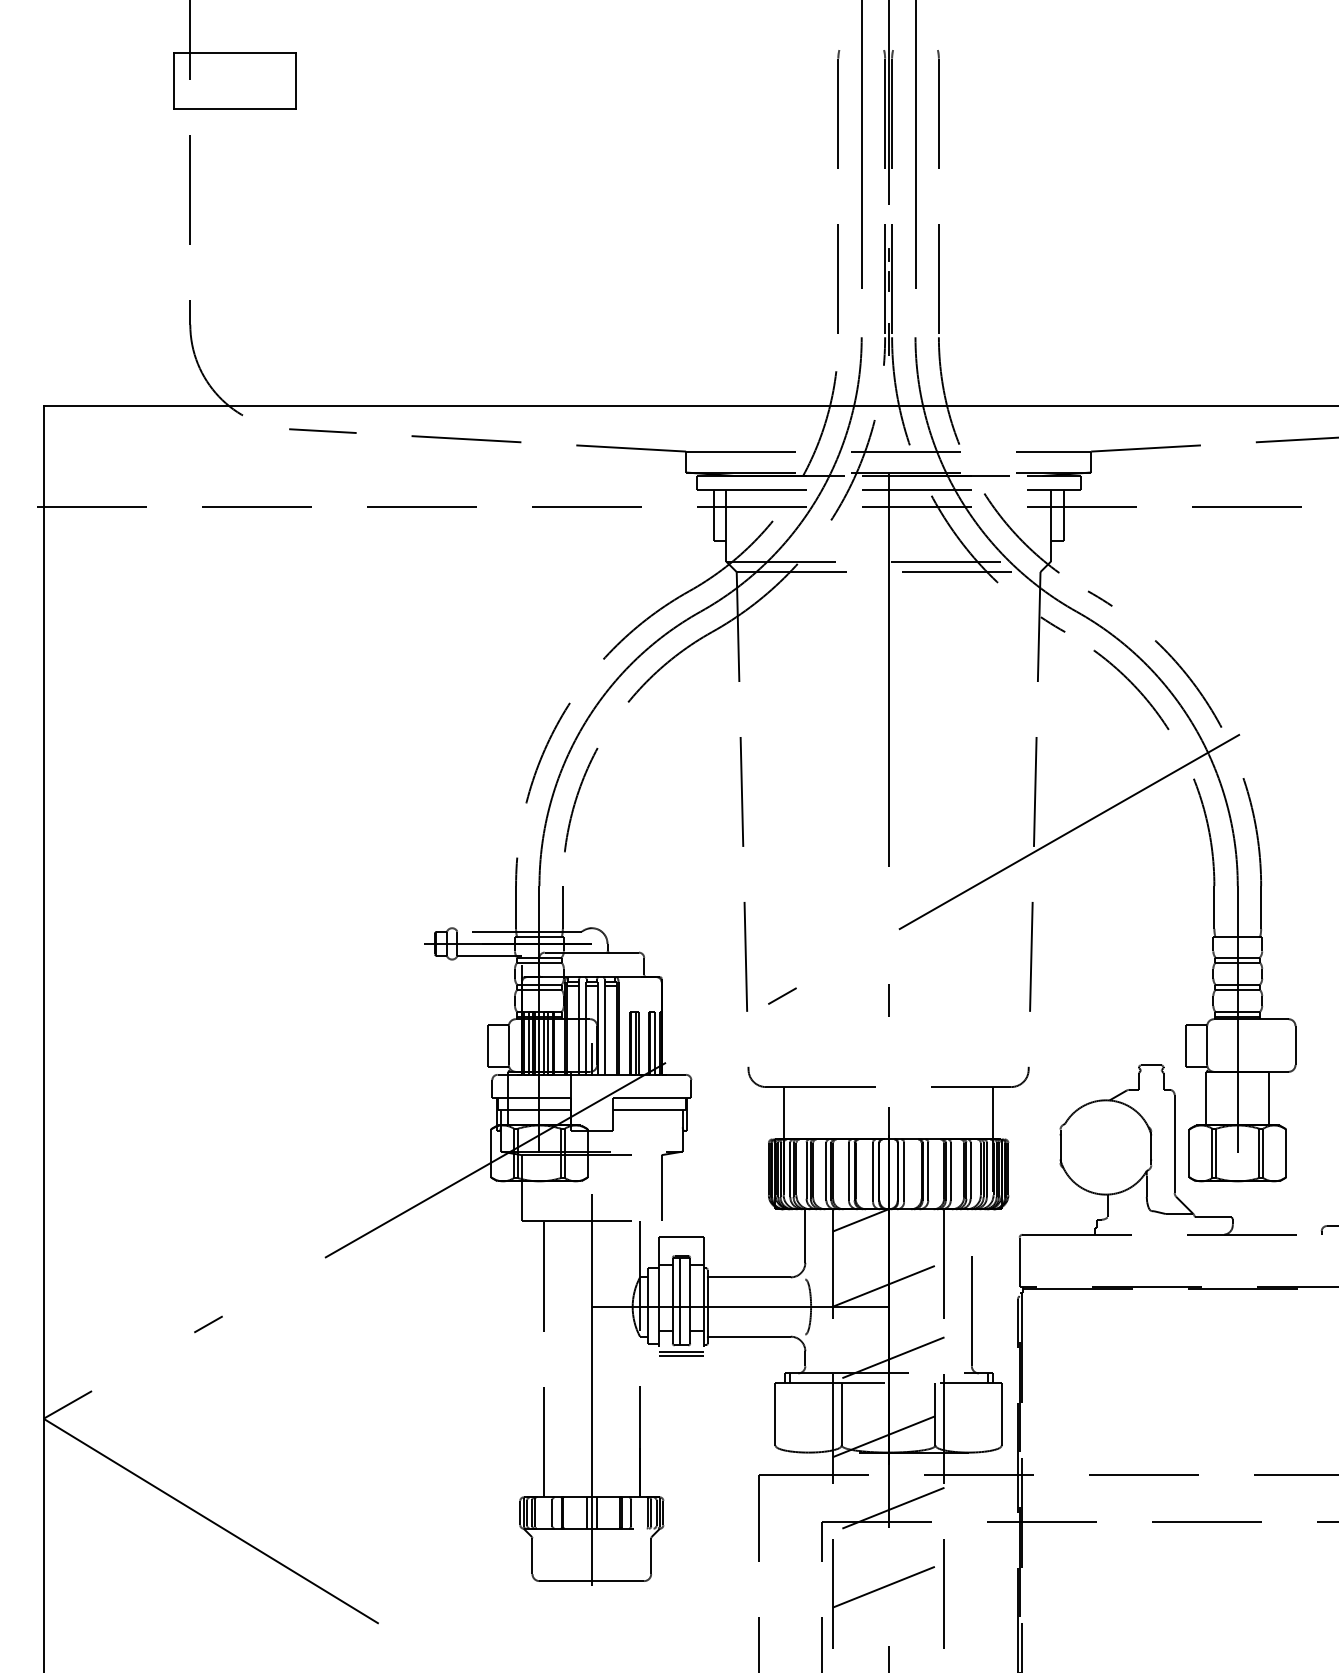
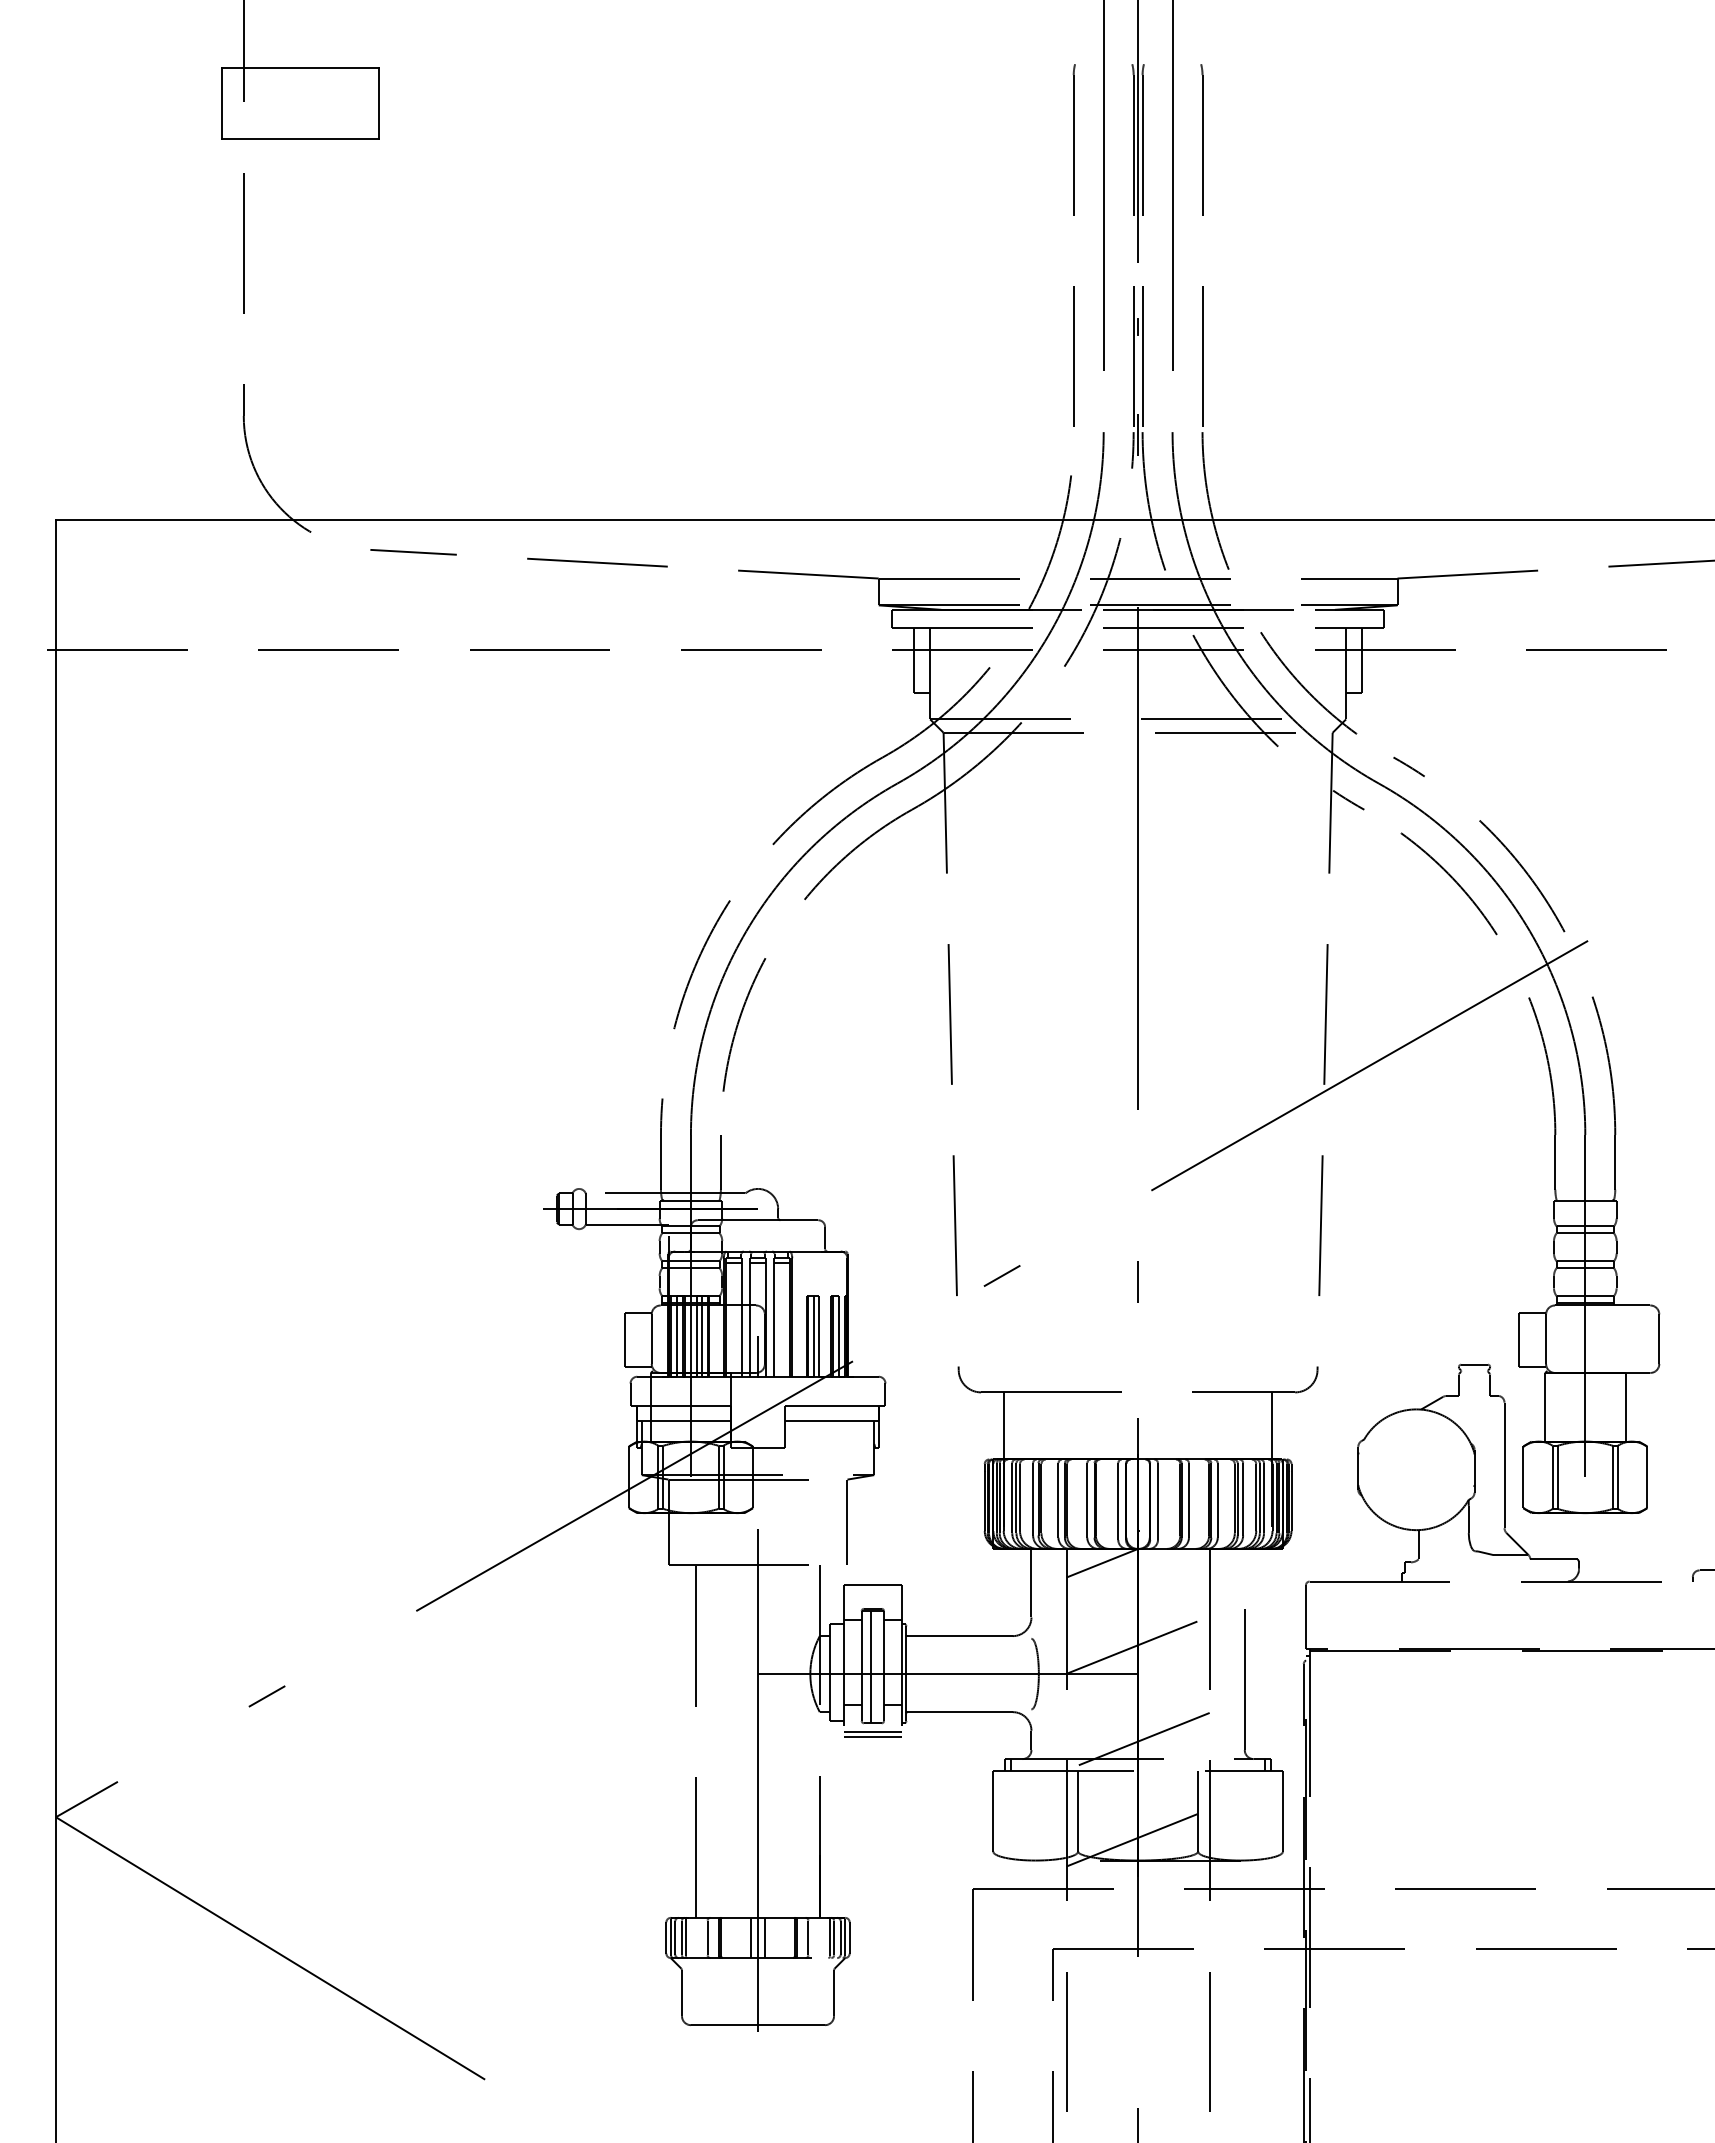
line: (888, 281) -> (1138, 360), removed
line: (888, 1509) -> (1137, 1933), removed
line: (888, 1585) -> (1137, 2030), removed

